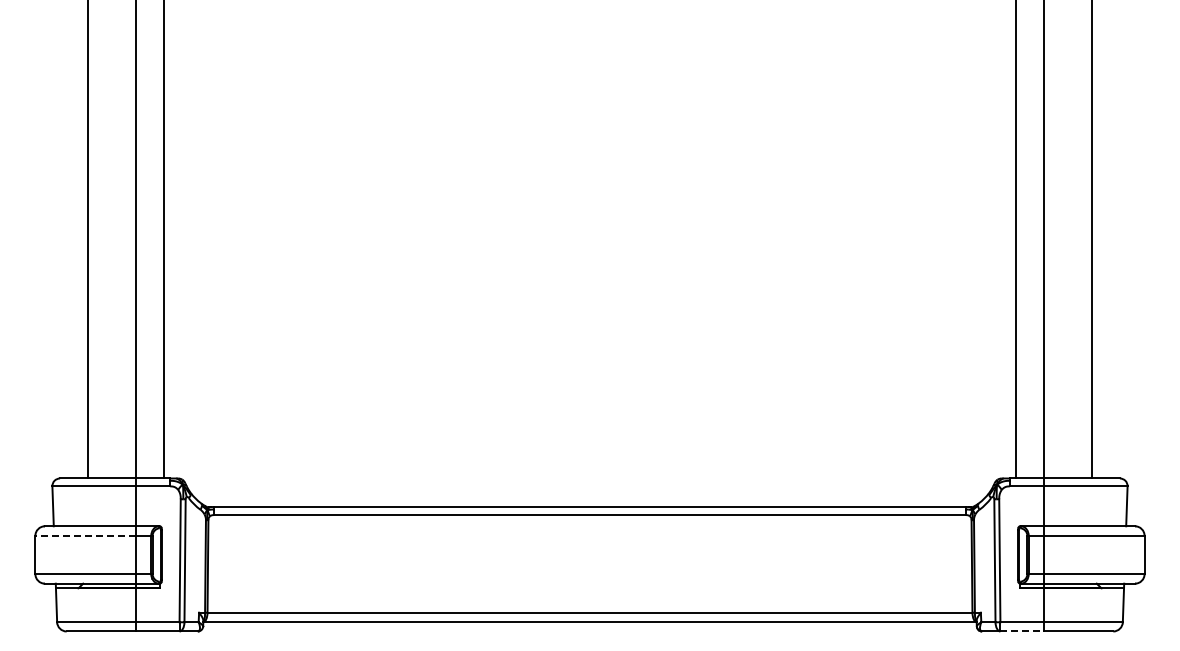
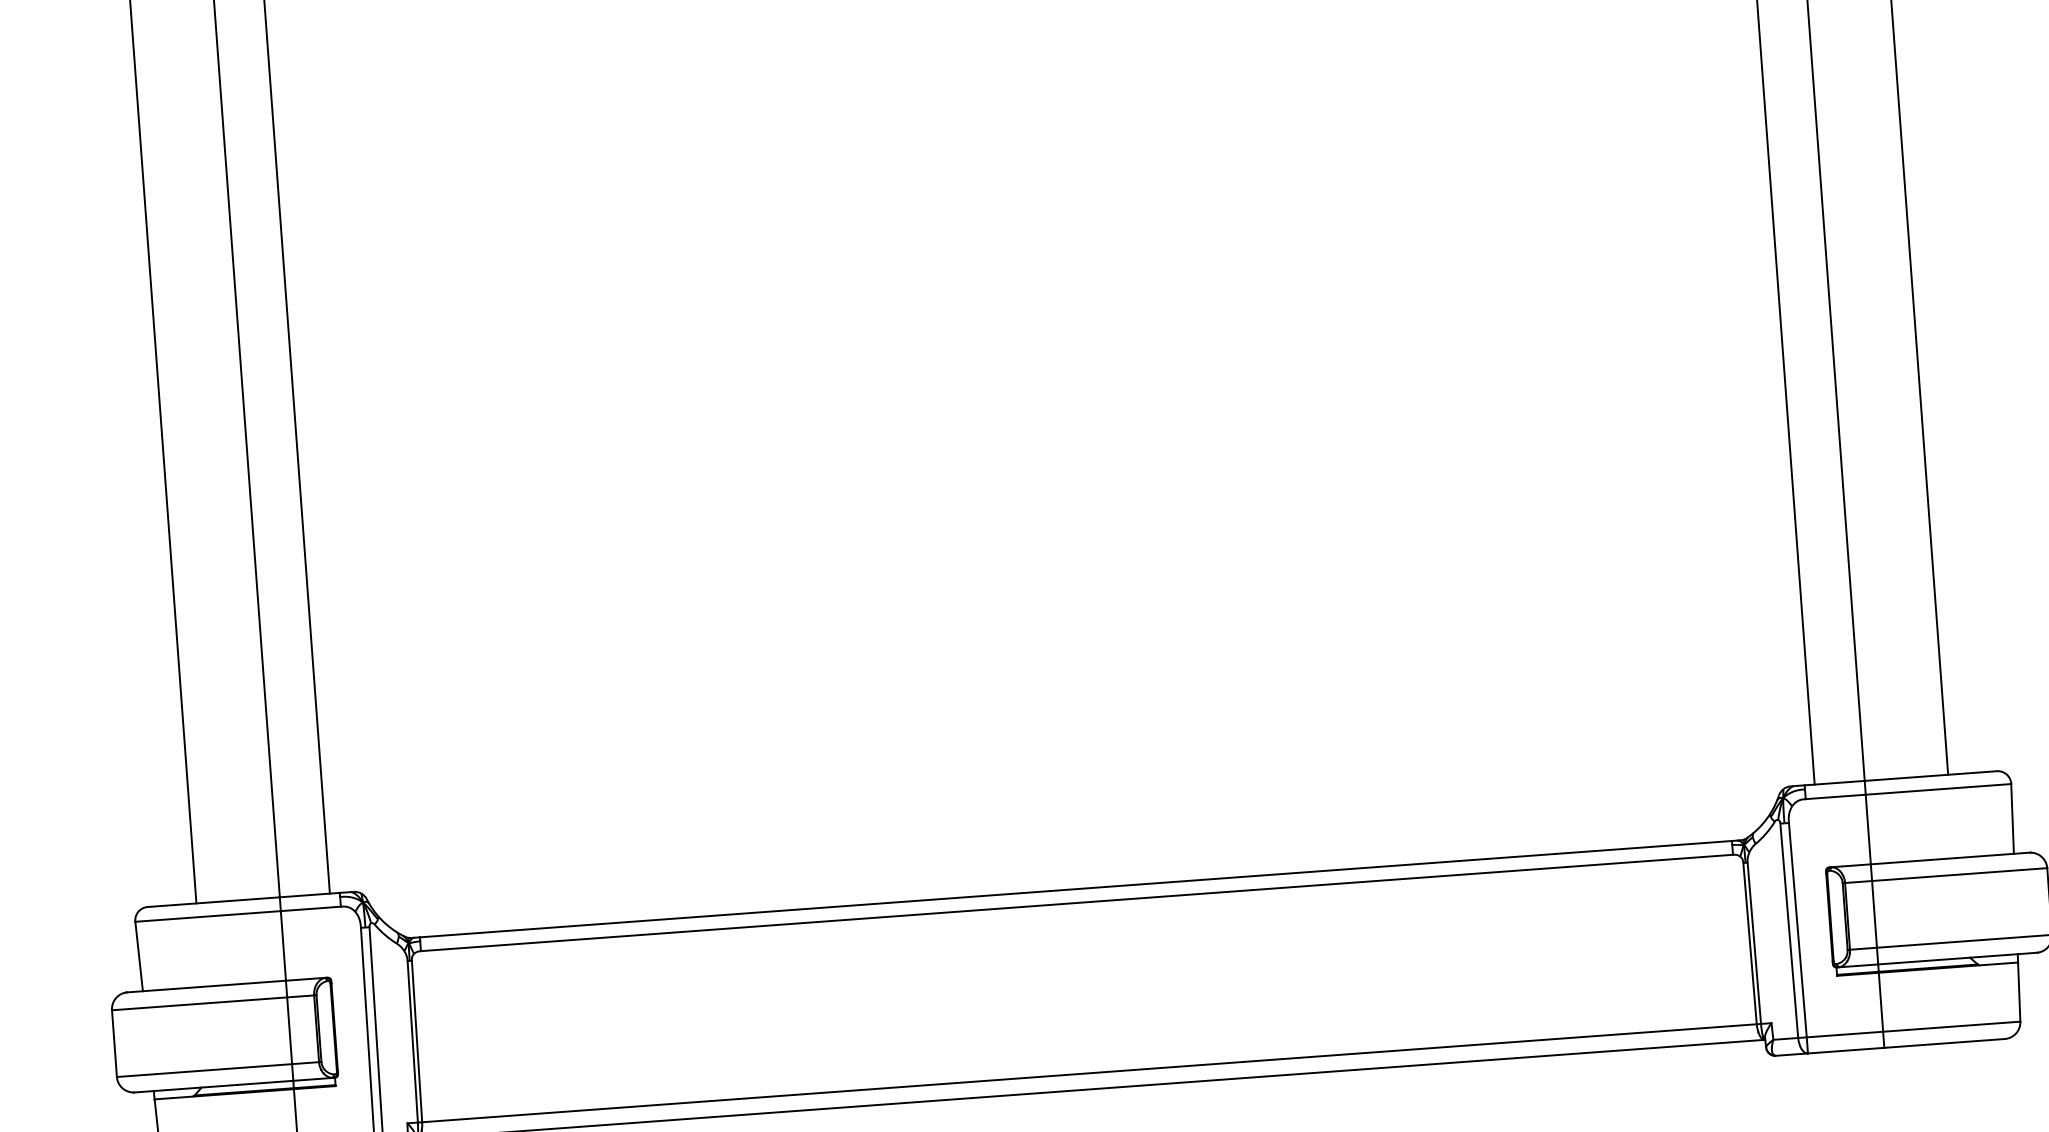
line: (85, 535) -> (199, 1003), dashed -> solid
line: (1022, 631) -> (1846, 1050), dashed -> solid

